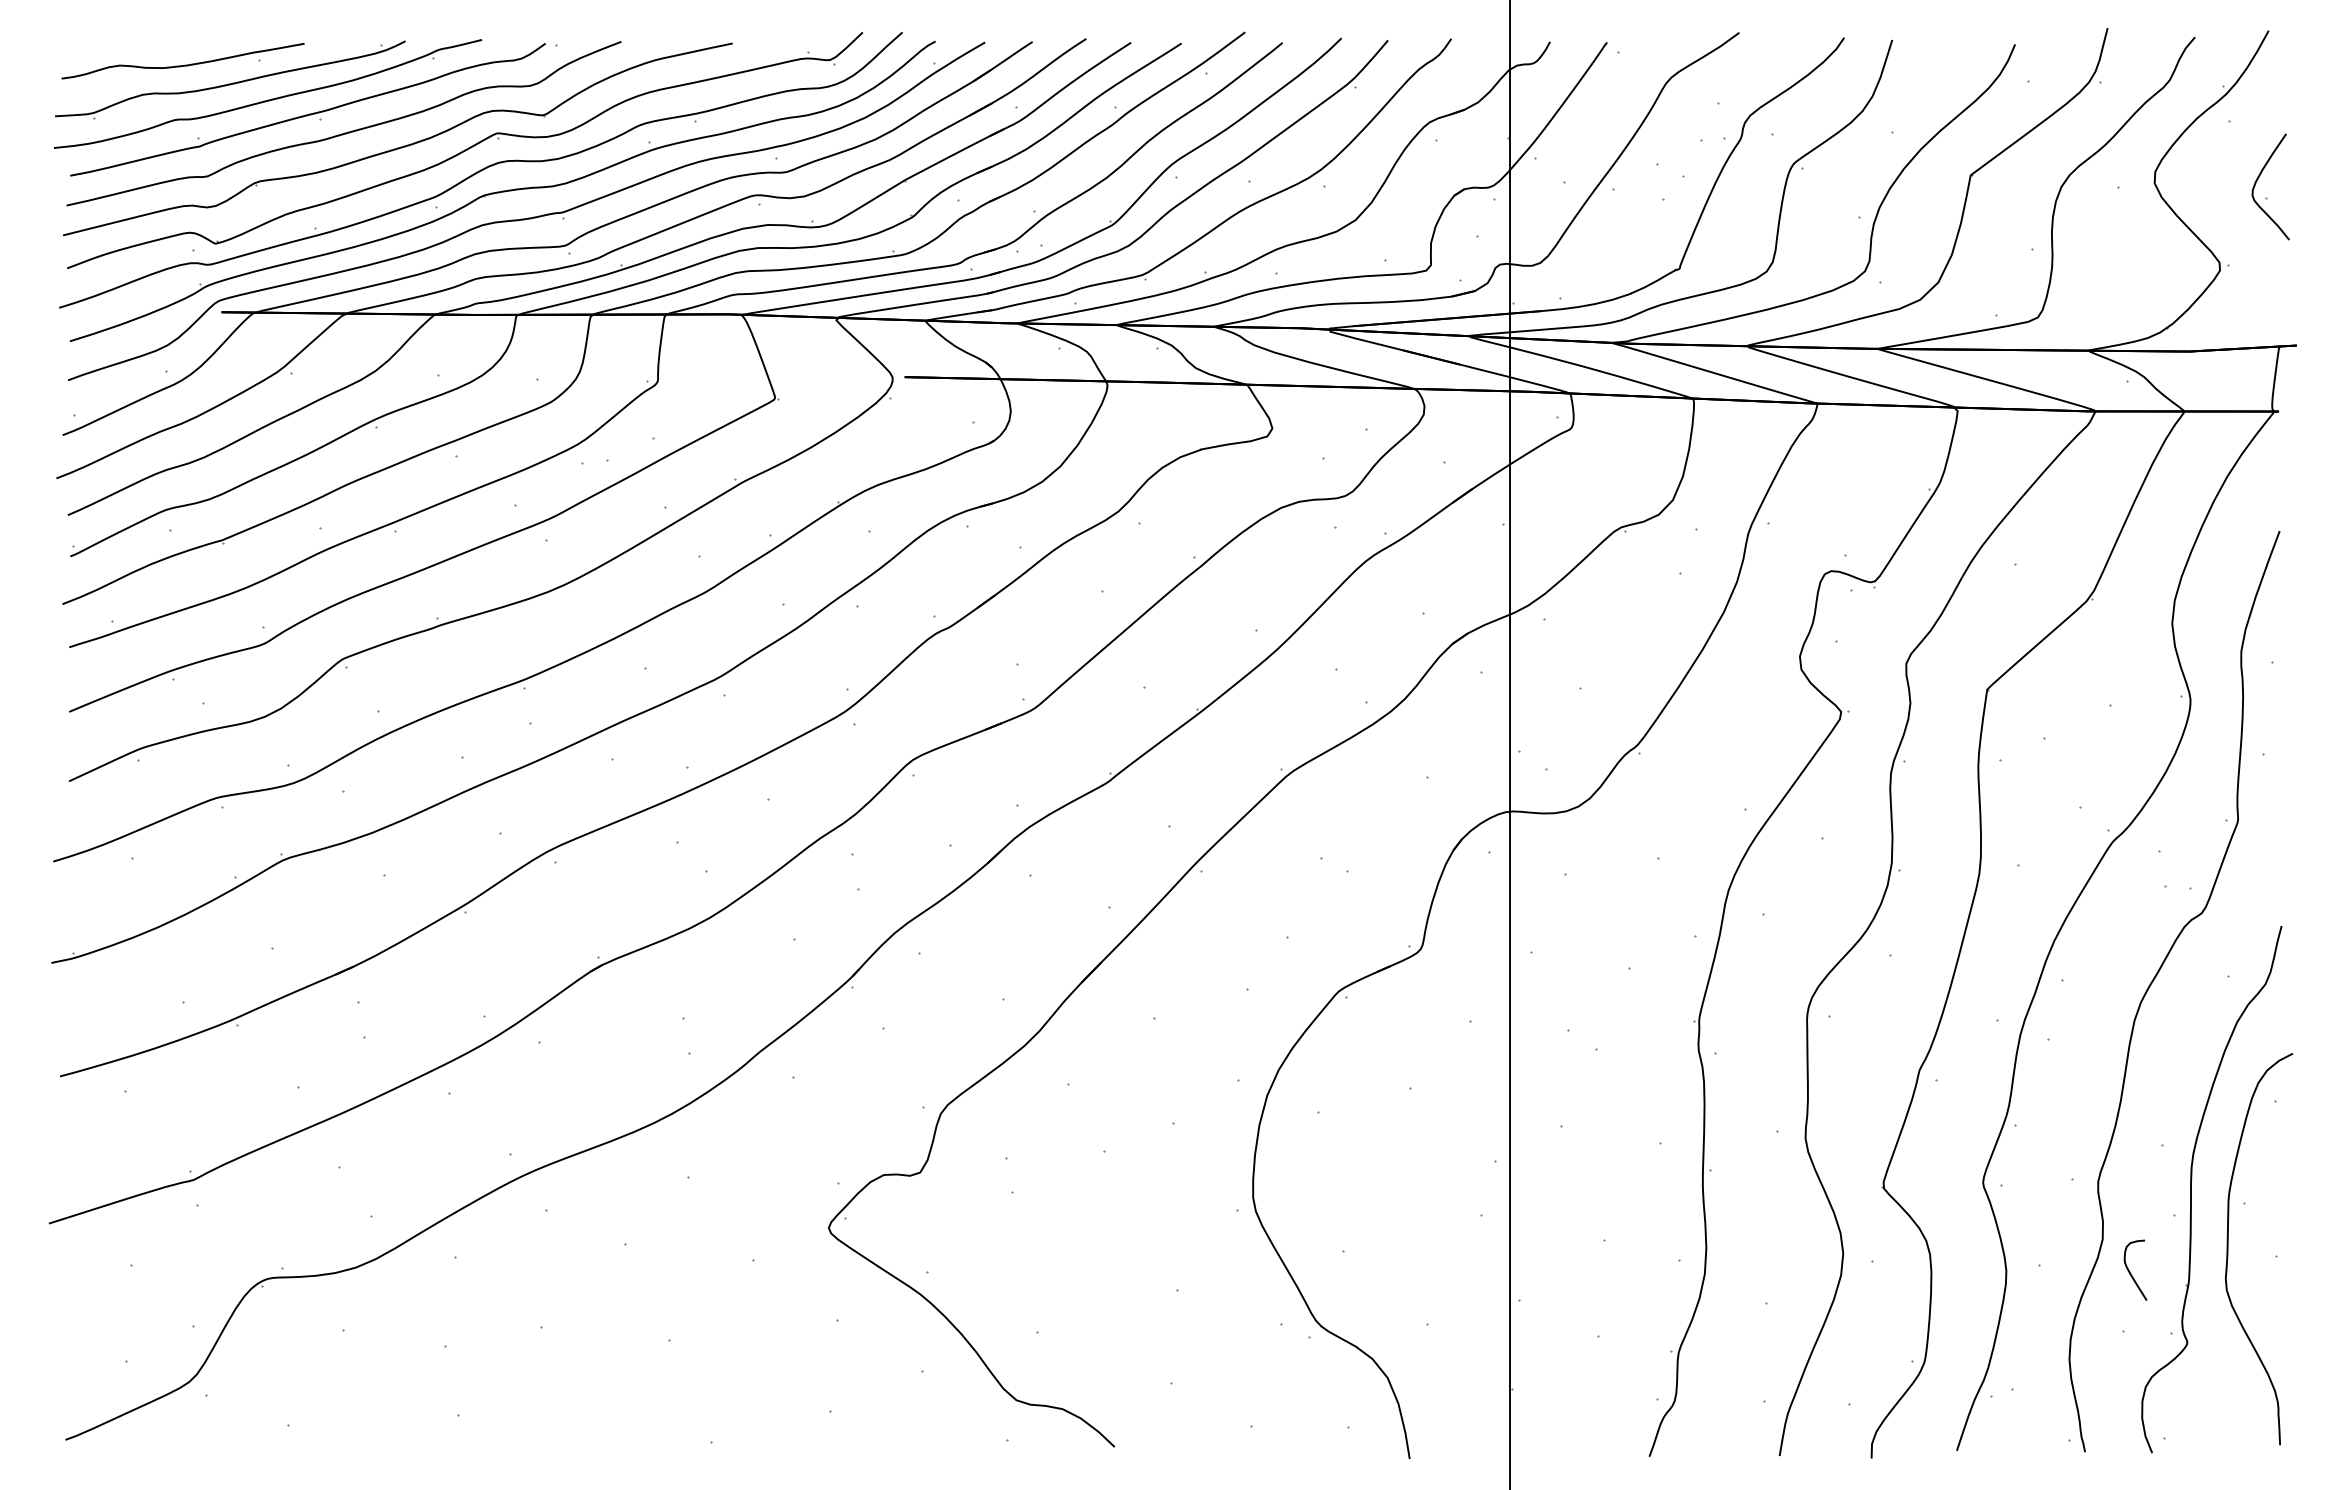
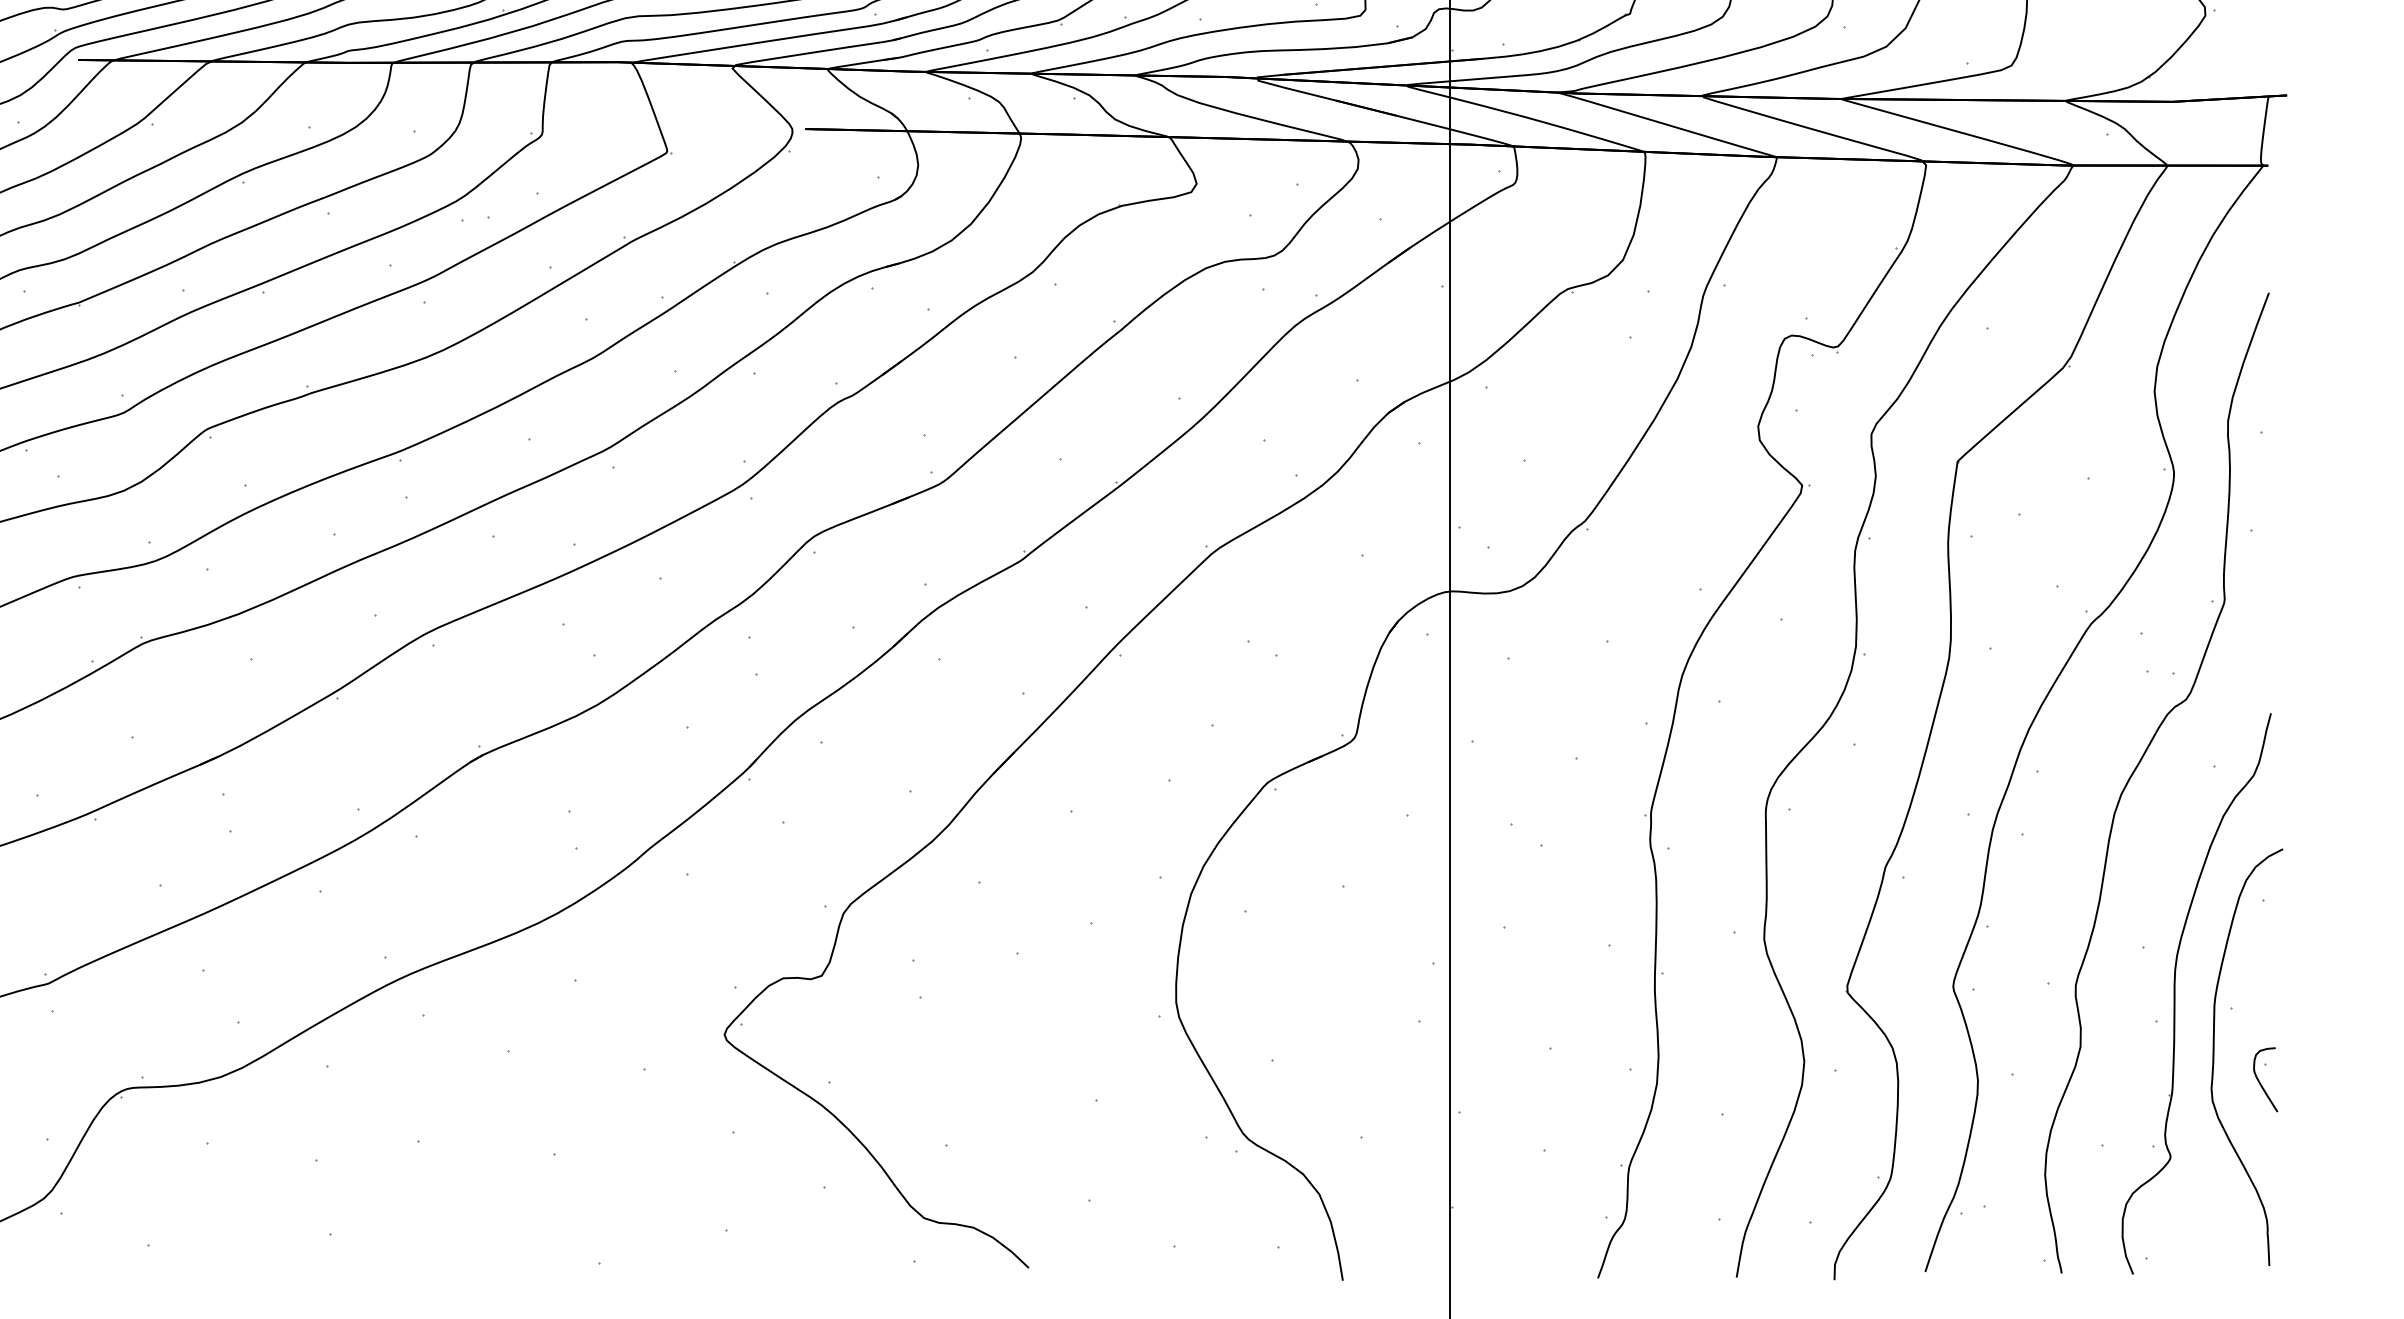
curve: (2130, 1271) -> (2260, 1081), moved

